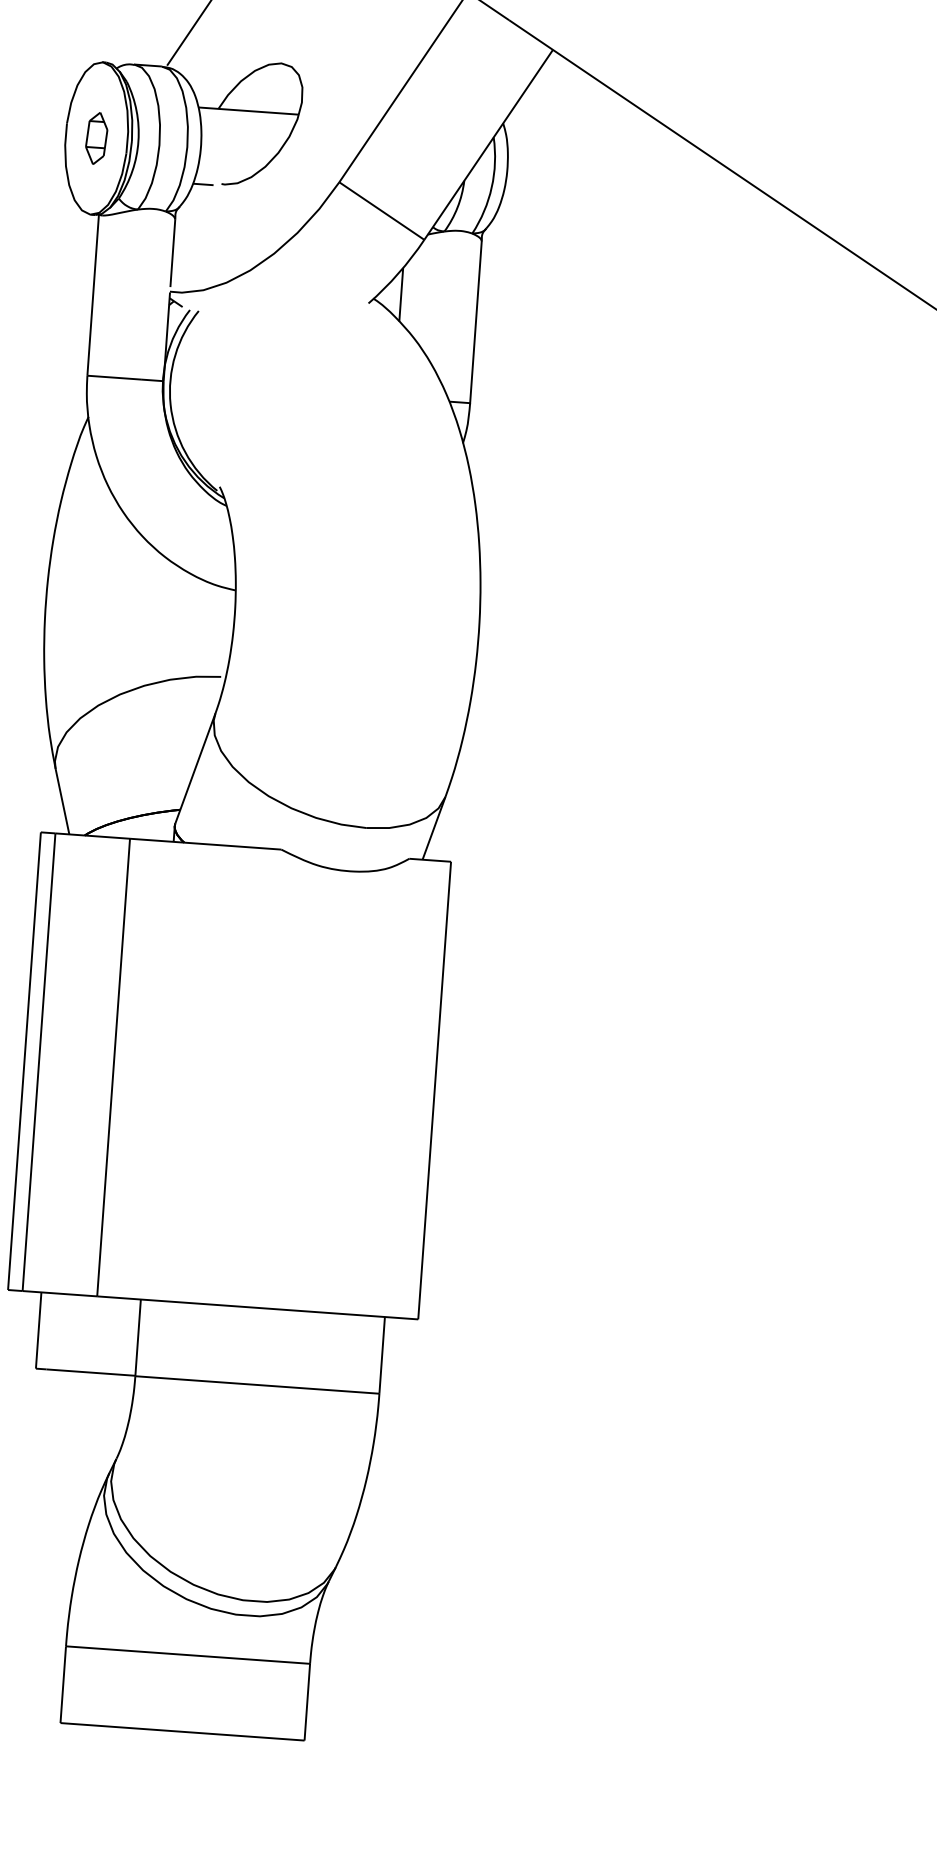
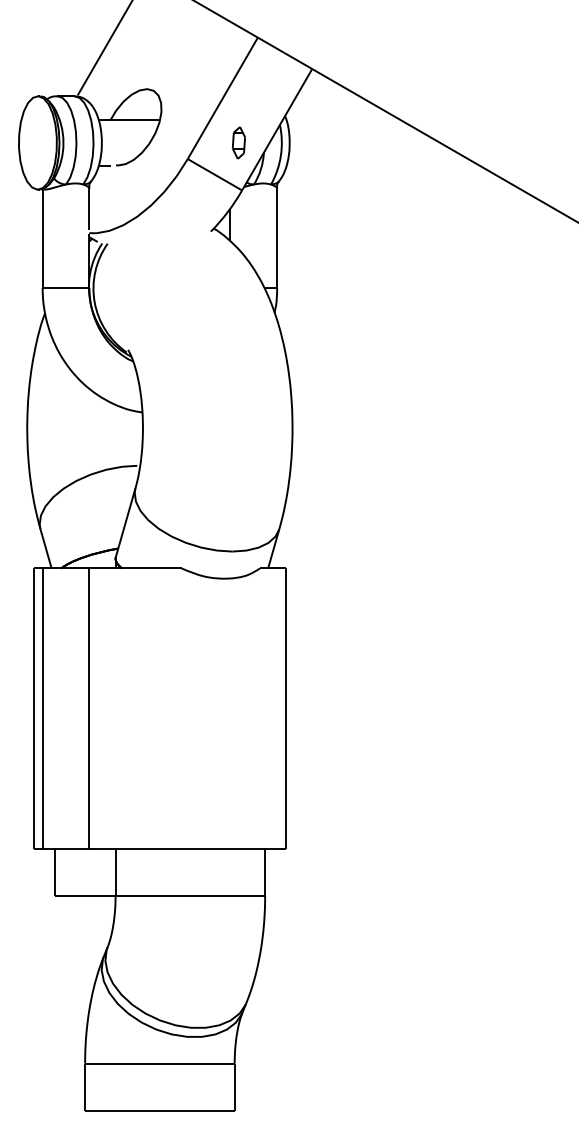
part: (96, 137) -> (238, 142), moved

